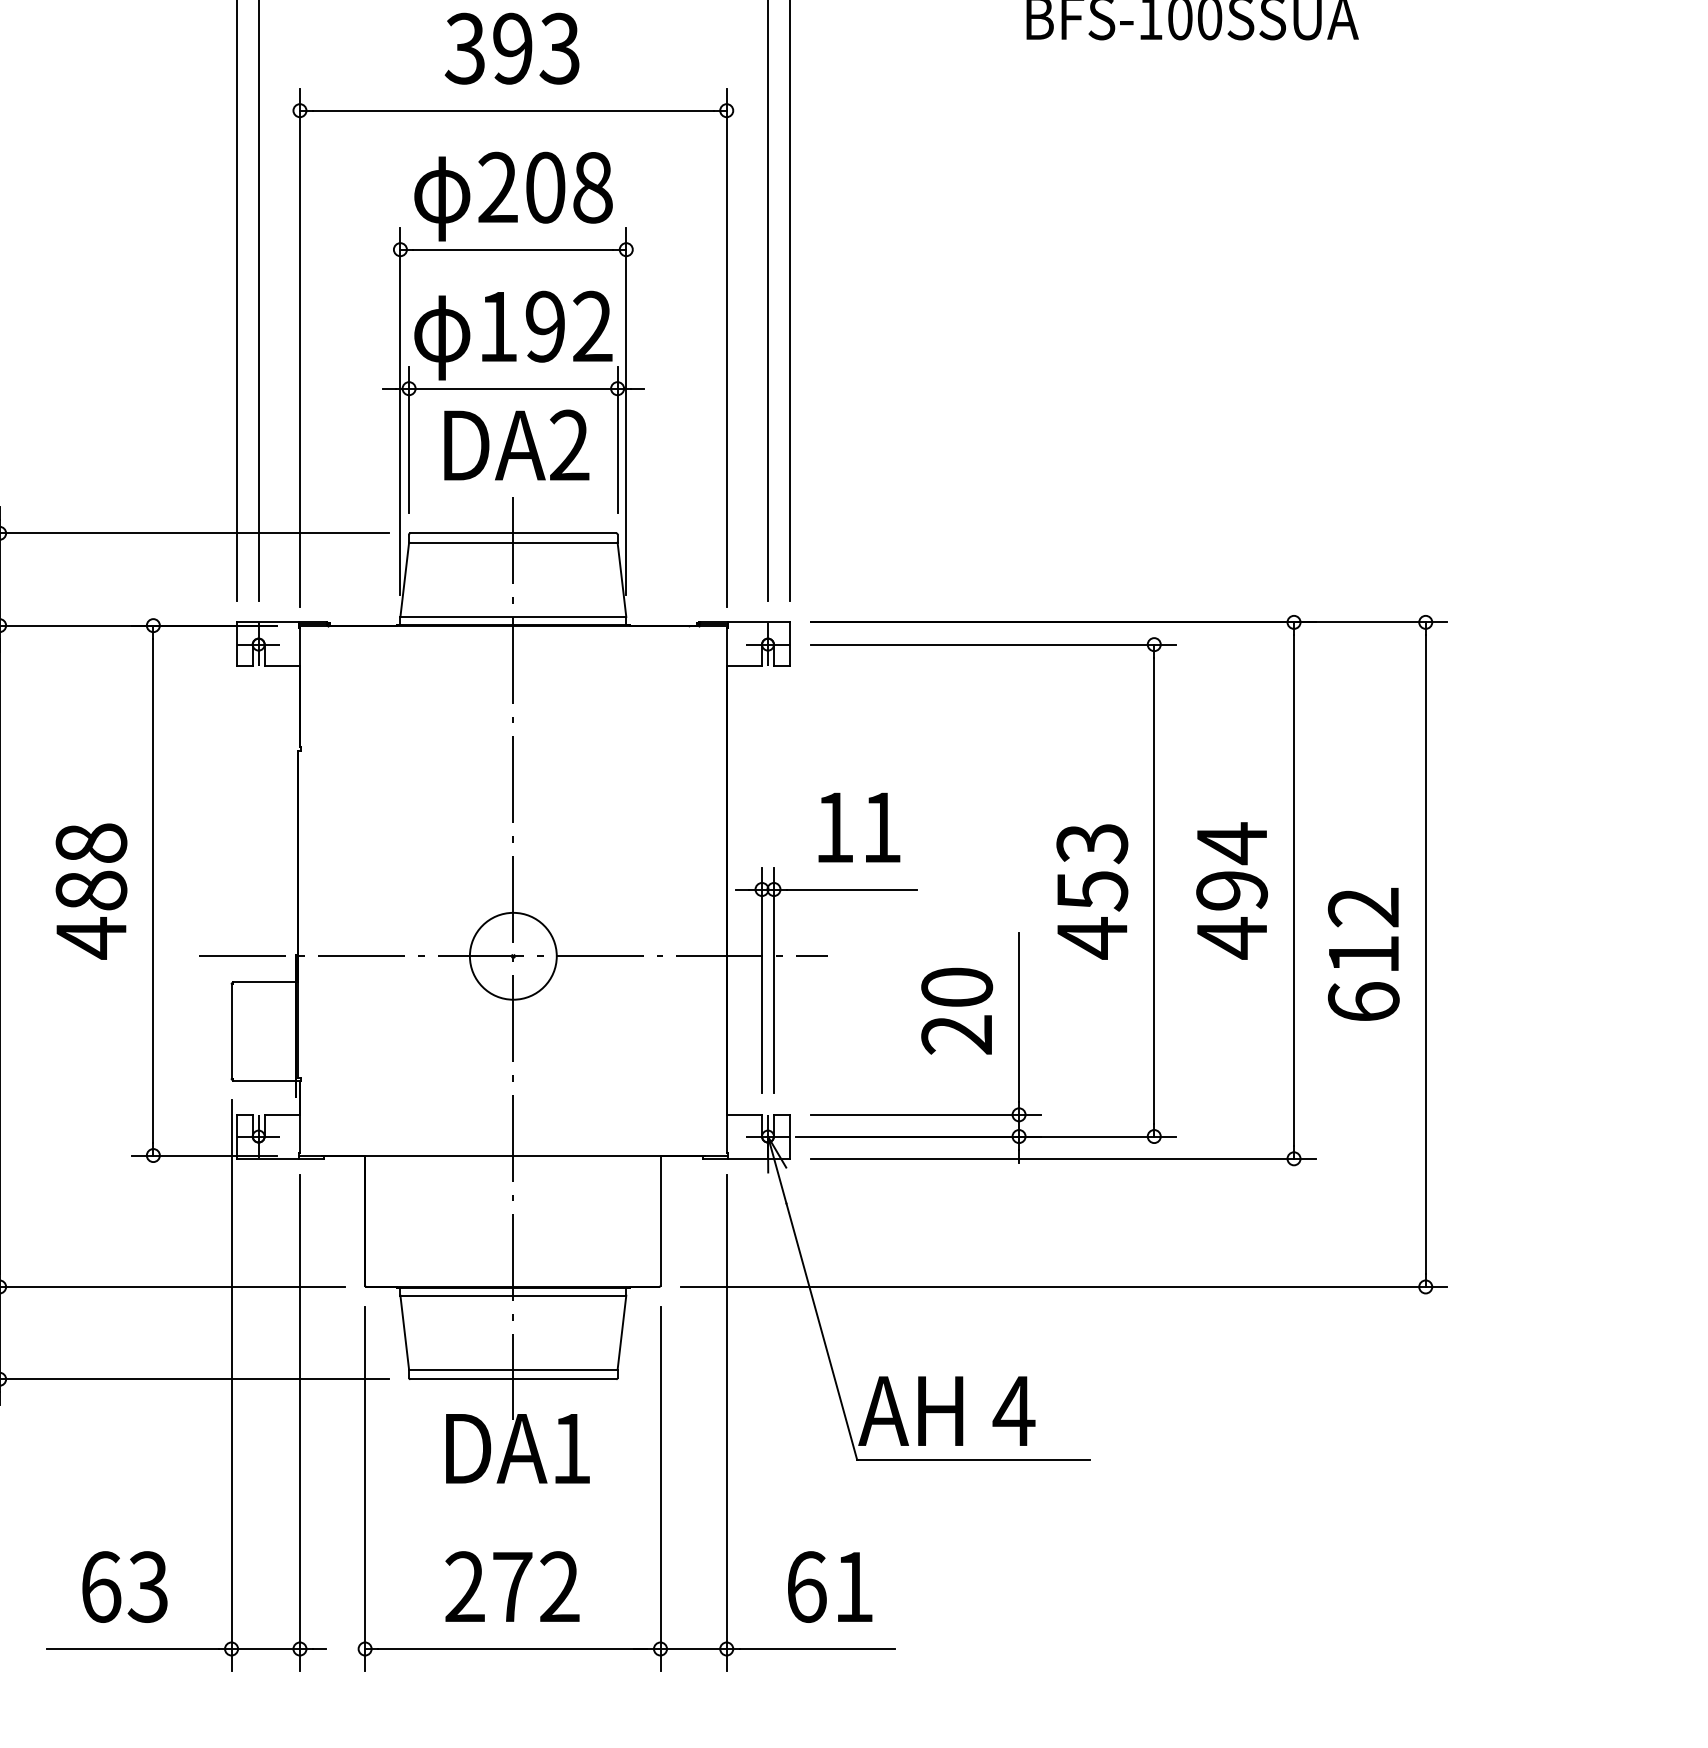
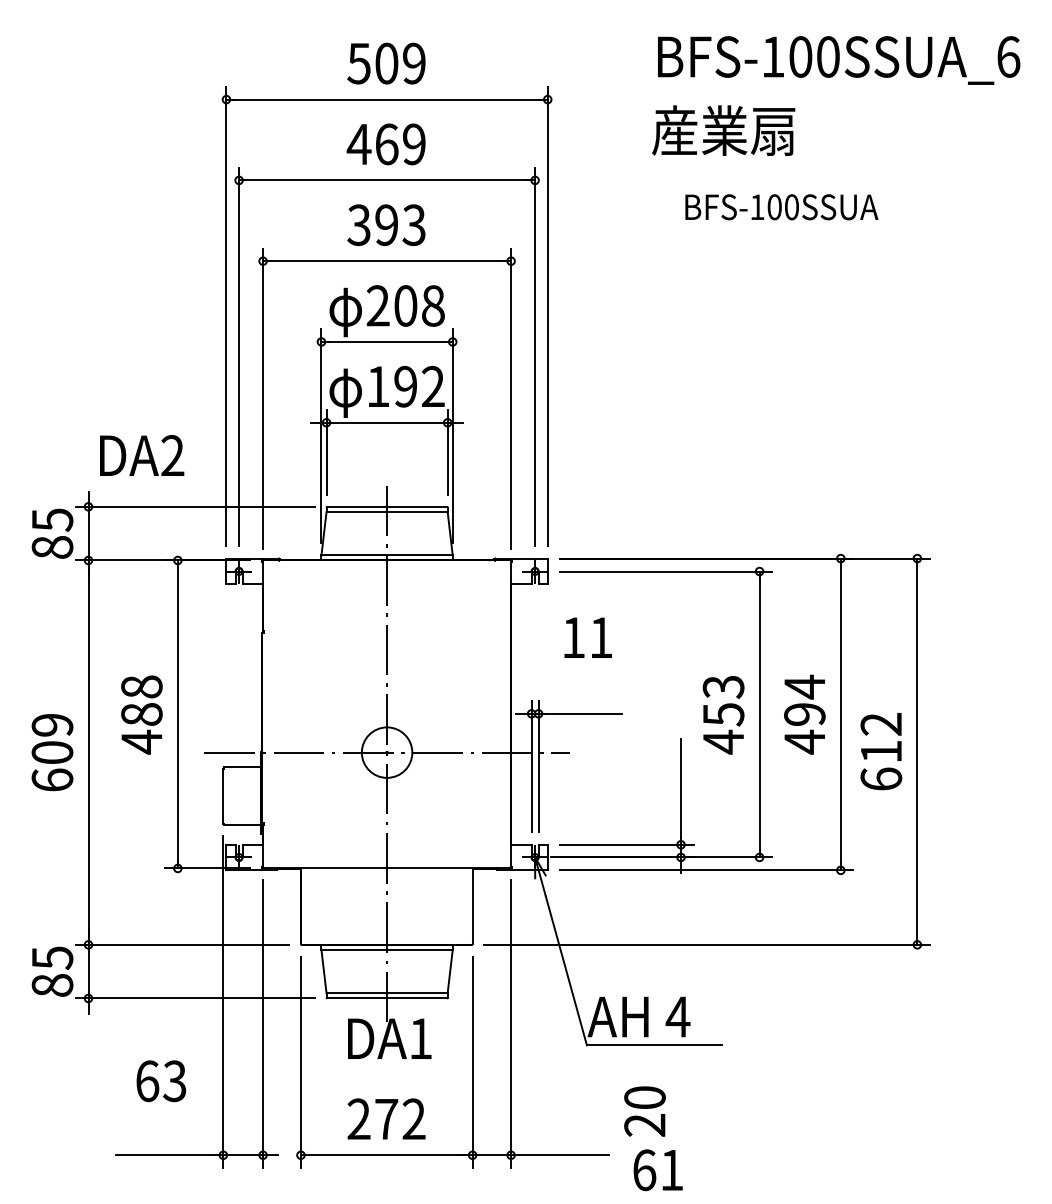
text: (517, 445) -> (142, 455), moved
text: (858, 826) -> (587, 637), moved
text: (956, 1011) -> (644, 1111), moved
text: (125, 1587) -> (161, 1081), moved
text: (828, 1587) -> (657, 1170), moved

